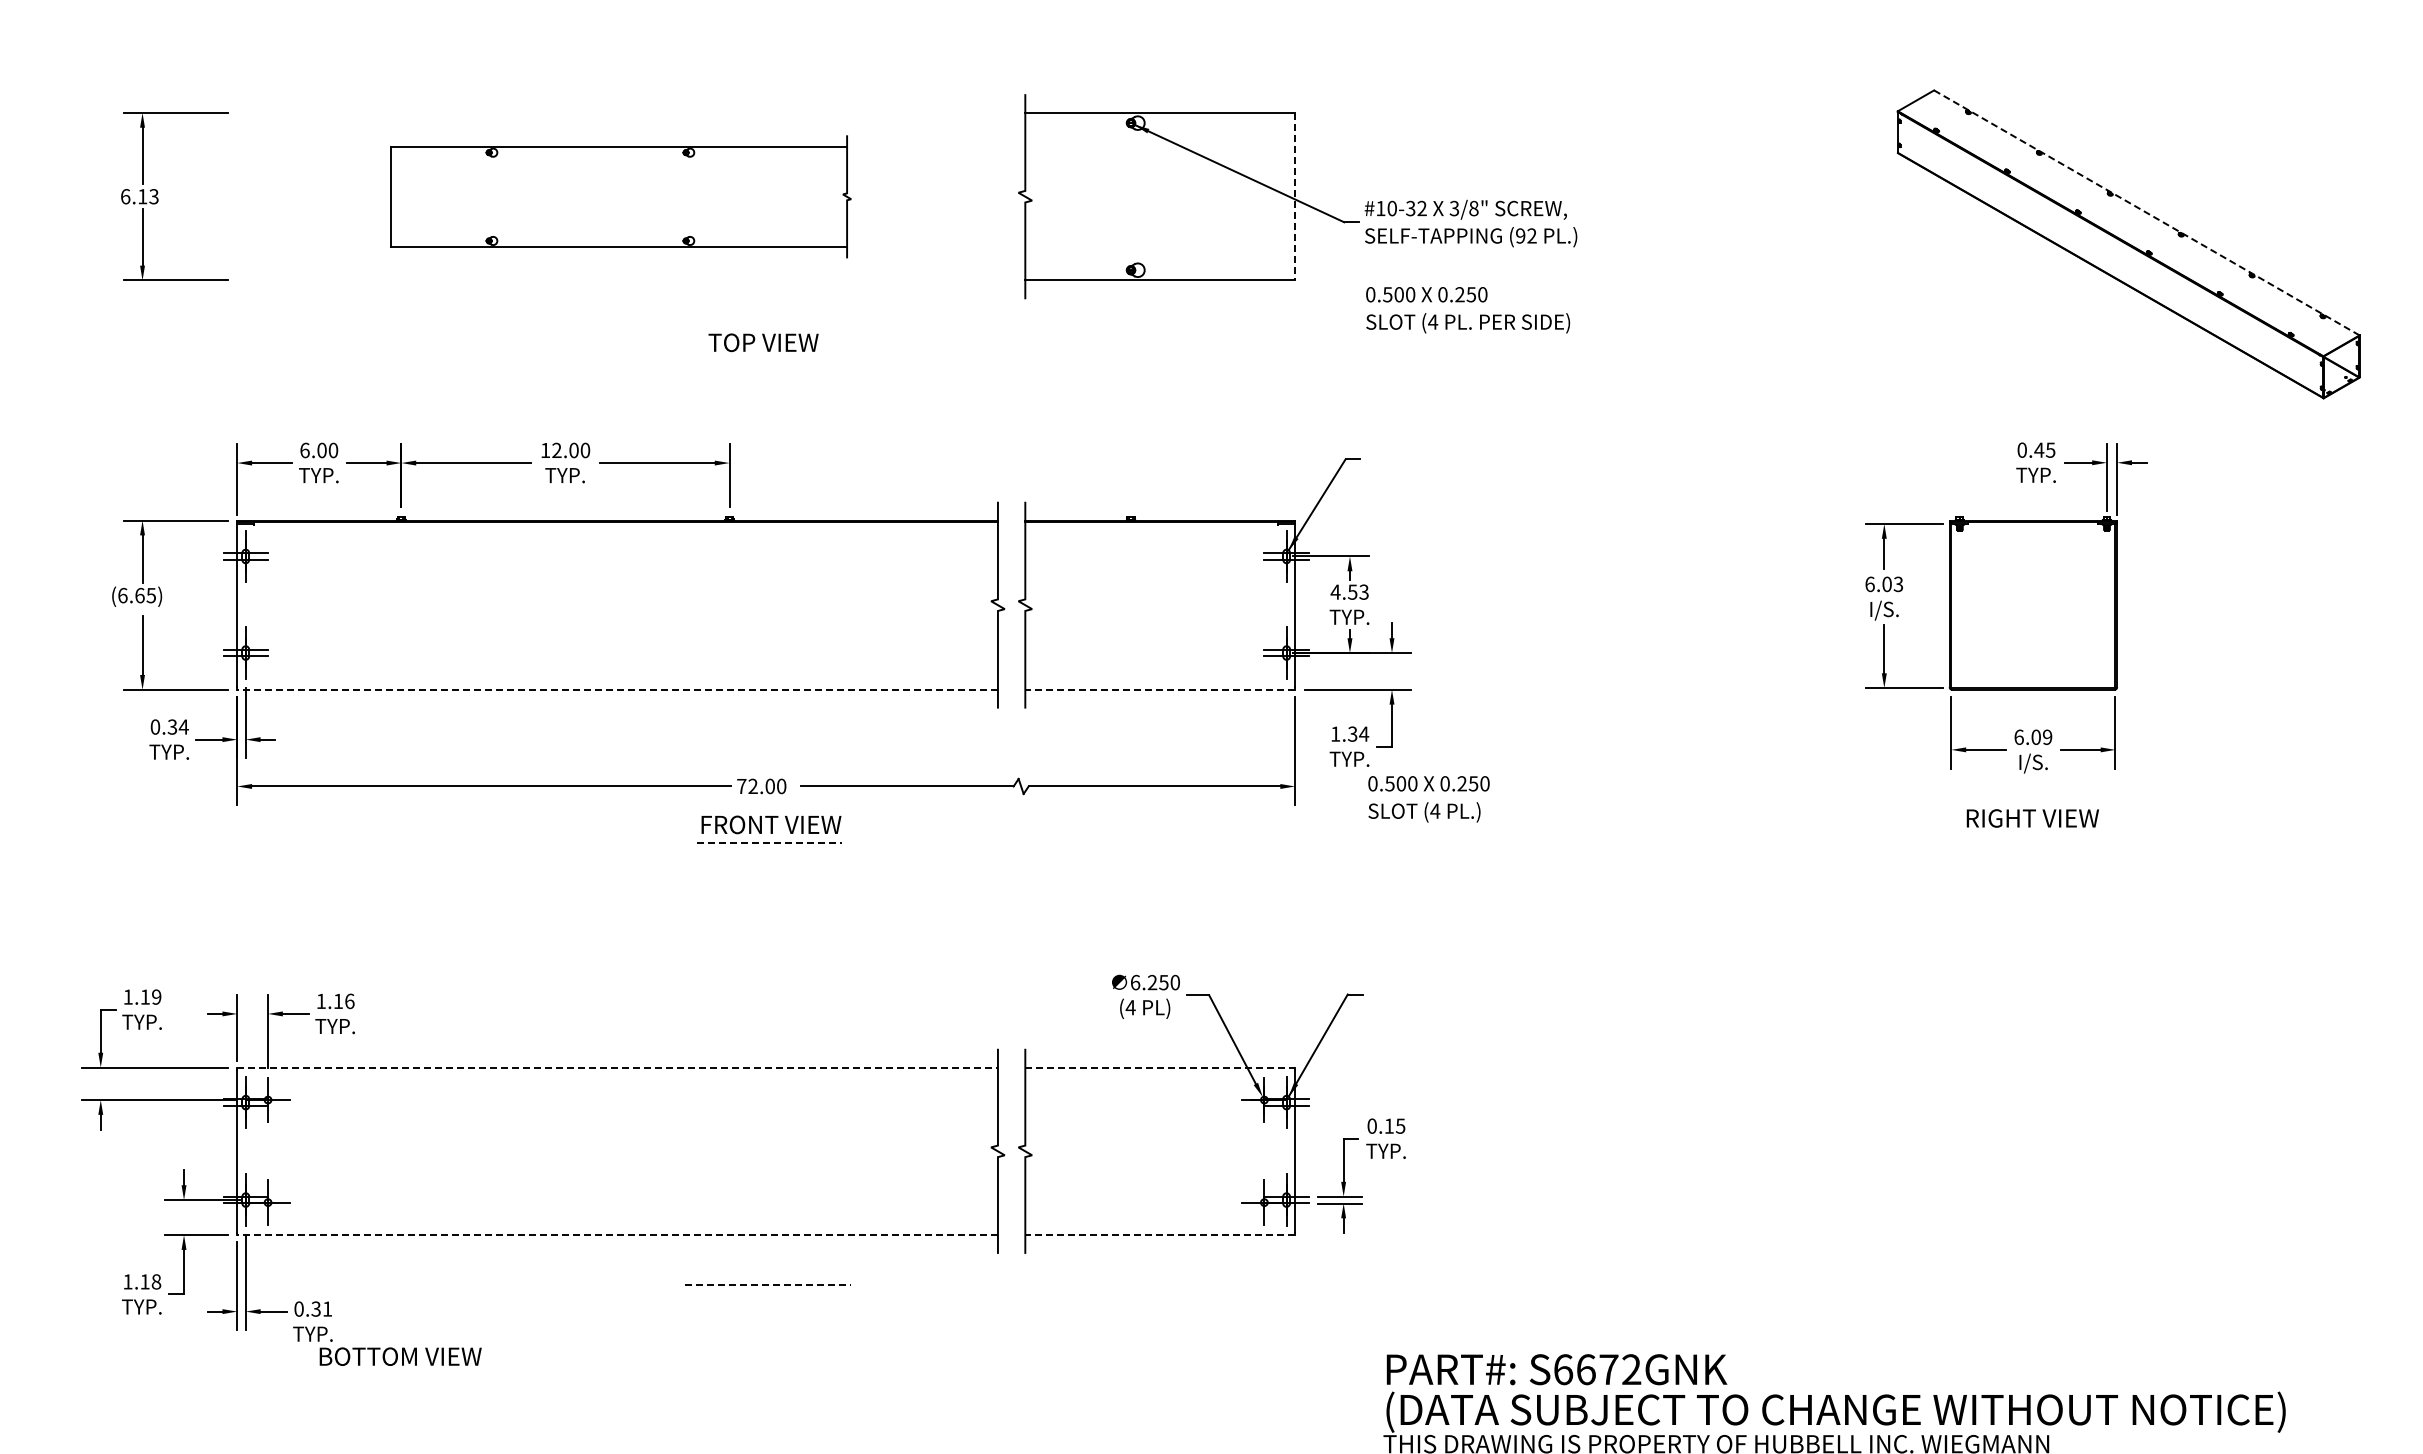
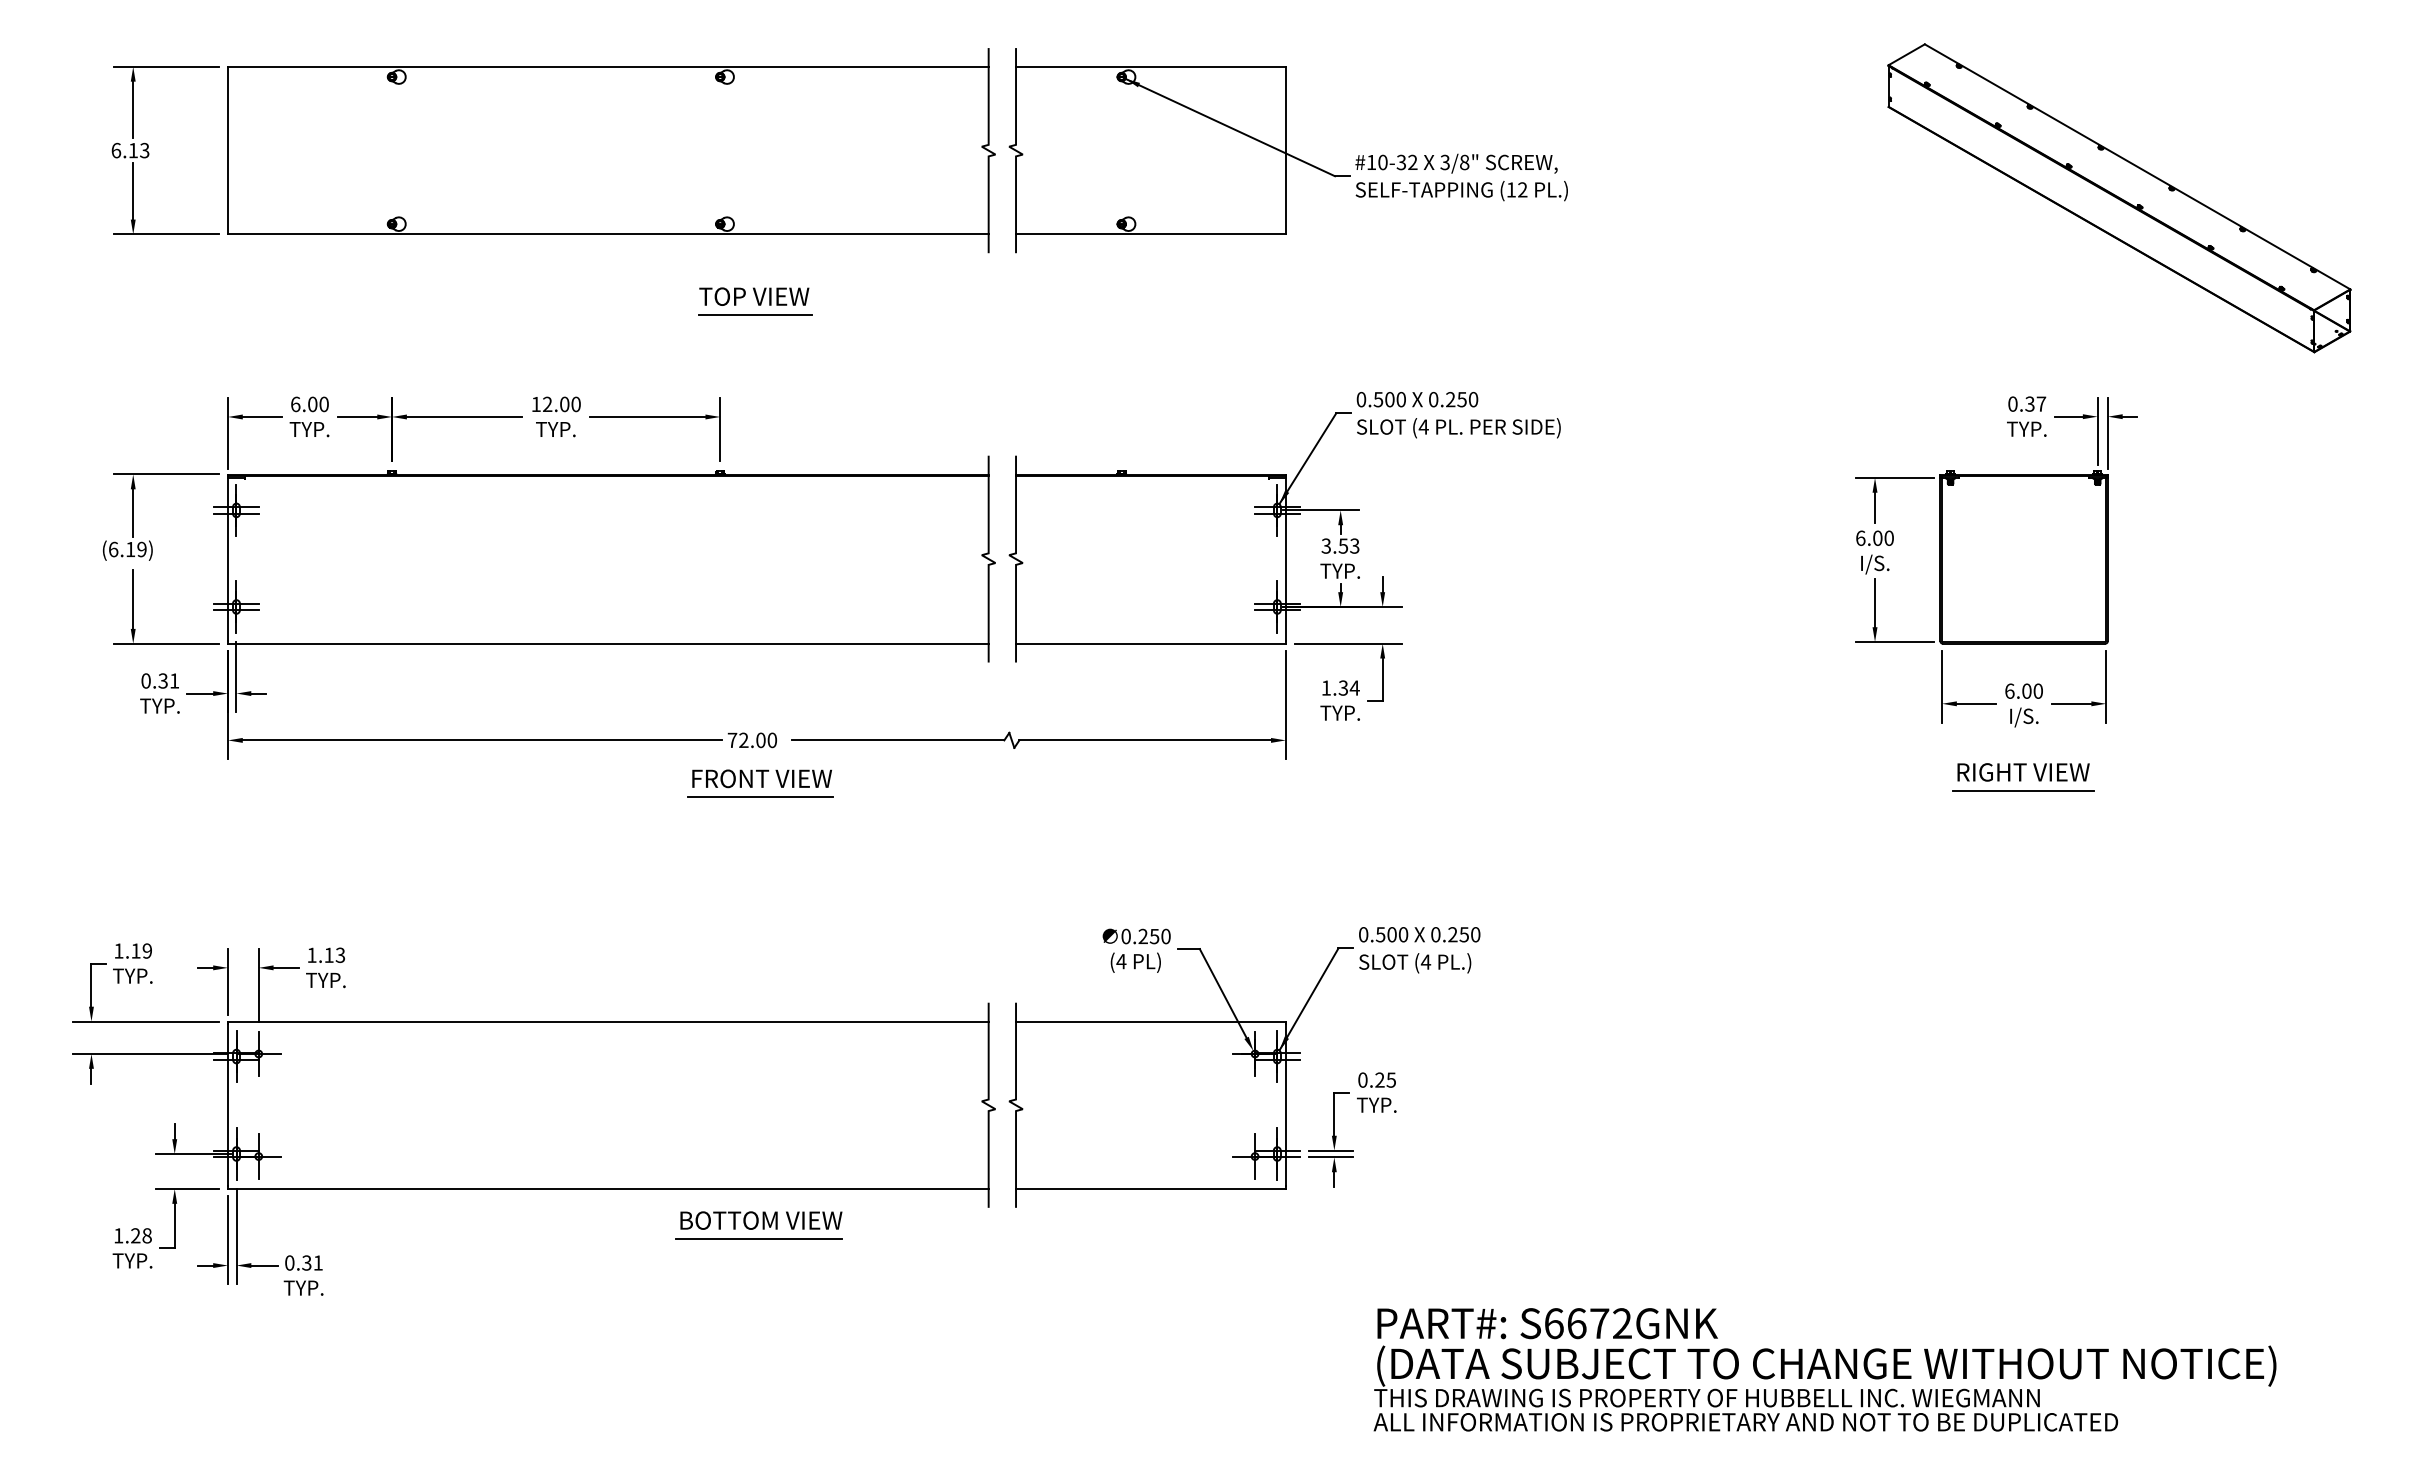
part: (620, 196) -> (611, 150), size x1.67
line: (1294, 196) -> (1285, 150), dashed -> solid
line: (2147, 213) -> (2138, 167), dashed -> solid
text: (1519, 235) -> (1510, 189), (92 -> (12
text: (1467, 310) -> (1458, 415), moved
line: (764, 361) -> (755, 315), added
text: (2044, 449) -> (2035, 403), 0.45 -> 0.37
text: (1897, 583) -> (1888, 537), 6.03 -> 6.00
text: (1335, 591) -> (1326, 545), 4.53 -> 3.53
text: (145, 595) -> (136, 549), (6.65) -> (6.19)
line: (616, 689) -> (607, 643), dashed -> solid
line: (1159, 689) -> (1150, 643), dashed -> solid
text: (183, 726) -> (174, 680), 0.34 -> 0.31
text: (2046, 736) -> (2037, 690), 6.09 -> 6.00
text: (1428, 799) -> (1419, 950), moved
line: (2032, 836) -> (2023, 790), added
line: (769, 843) -> (760, 797), dashed -> solid
text: (1134, 982) -> (1125, 936), 6.250 -> 0.250
text: (349, 1000) -> (340, 954), 1.16 -> 1.13
line: (617, 1067) -> (608, 1021), dashed -> solid
line: (1159, 1067) -> (1150, 1021), dashed -> solid
text: (1388, 1125) -> (1379, 1079), 0.15 -> 0.25
line: (616, 1235) -> (607, 1189), dashed -> solid
line: (1159, 1235) -> (1150, 1189), dashed -> solid
text: (144, 1281) -> (135, 1235), 1.18 -> 1.28
line: (768, 1285) -> (759, 1239), dashed -> solid
text: (400, 1356) -> (761, 1220), moved

